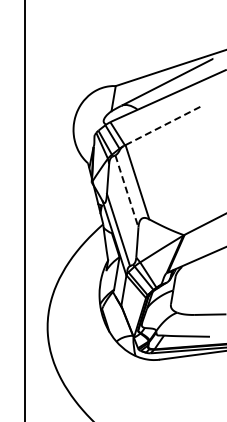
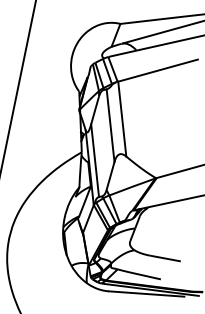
line: (163, 125) -> (157, 70), dashed -> solid
line: (126, 191) -> (110, 125), dashed -> solid

